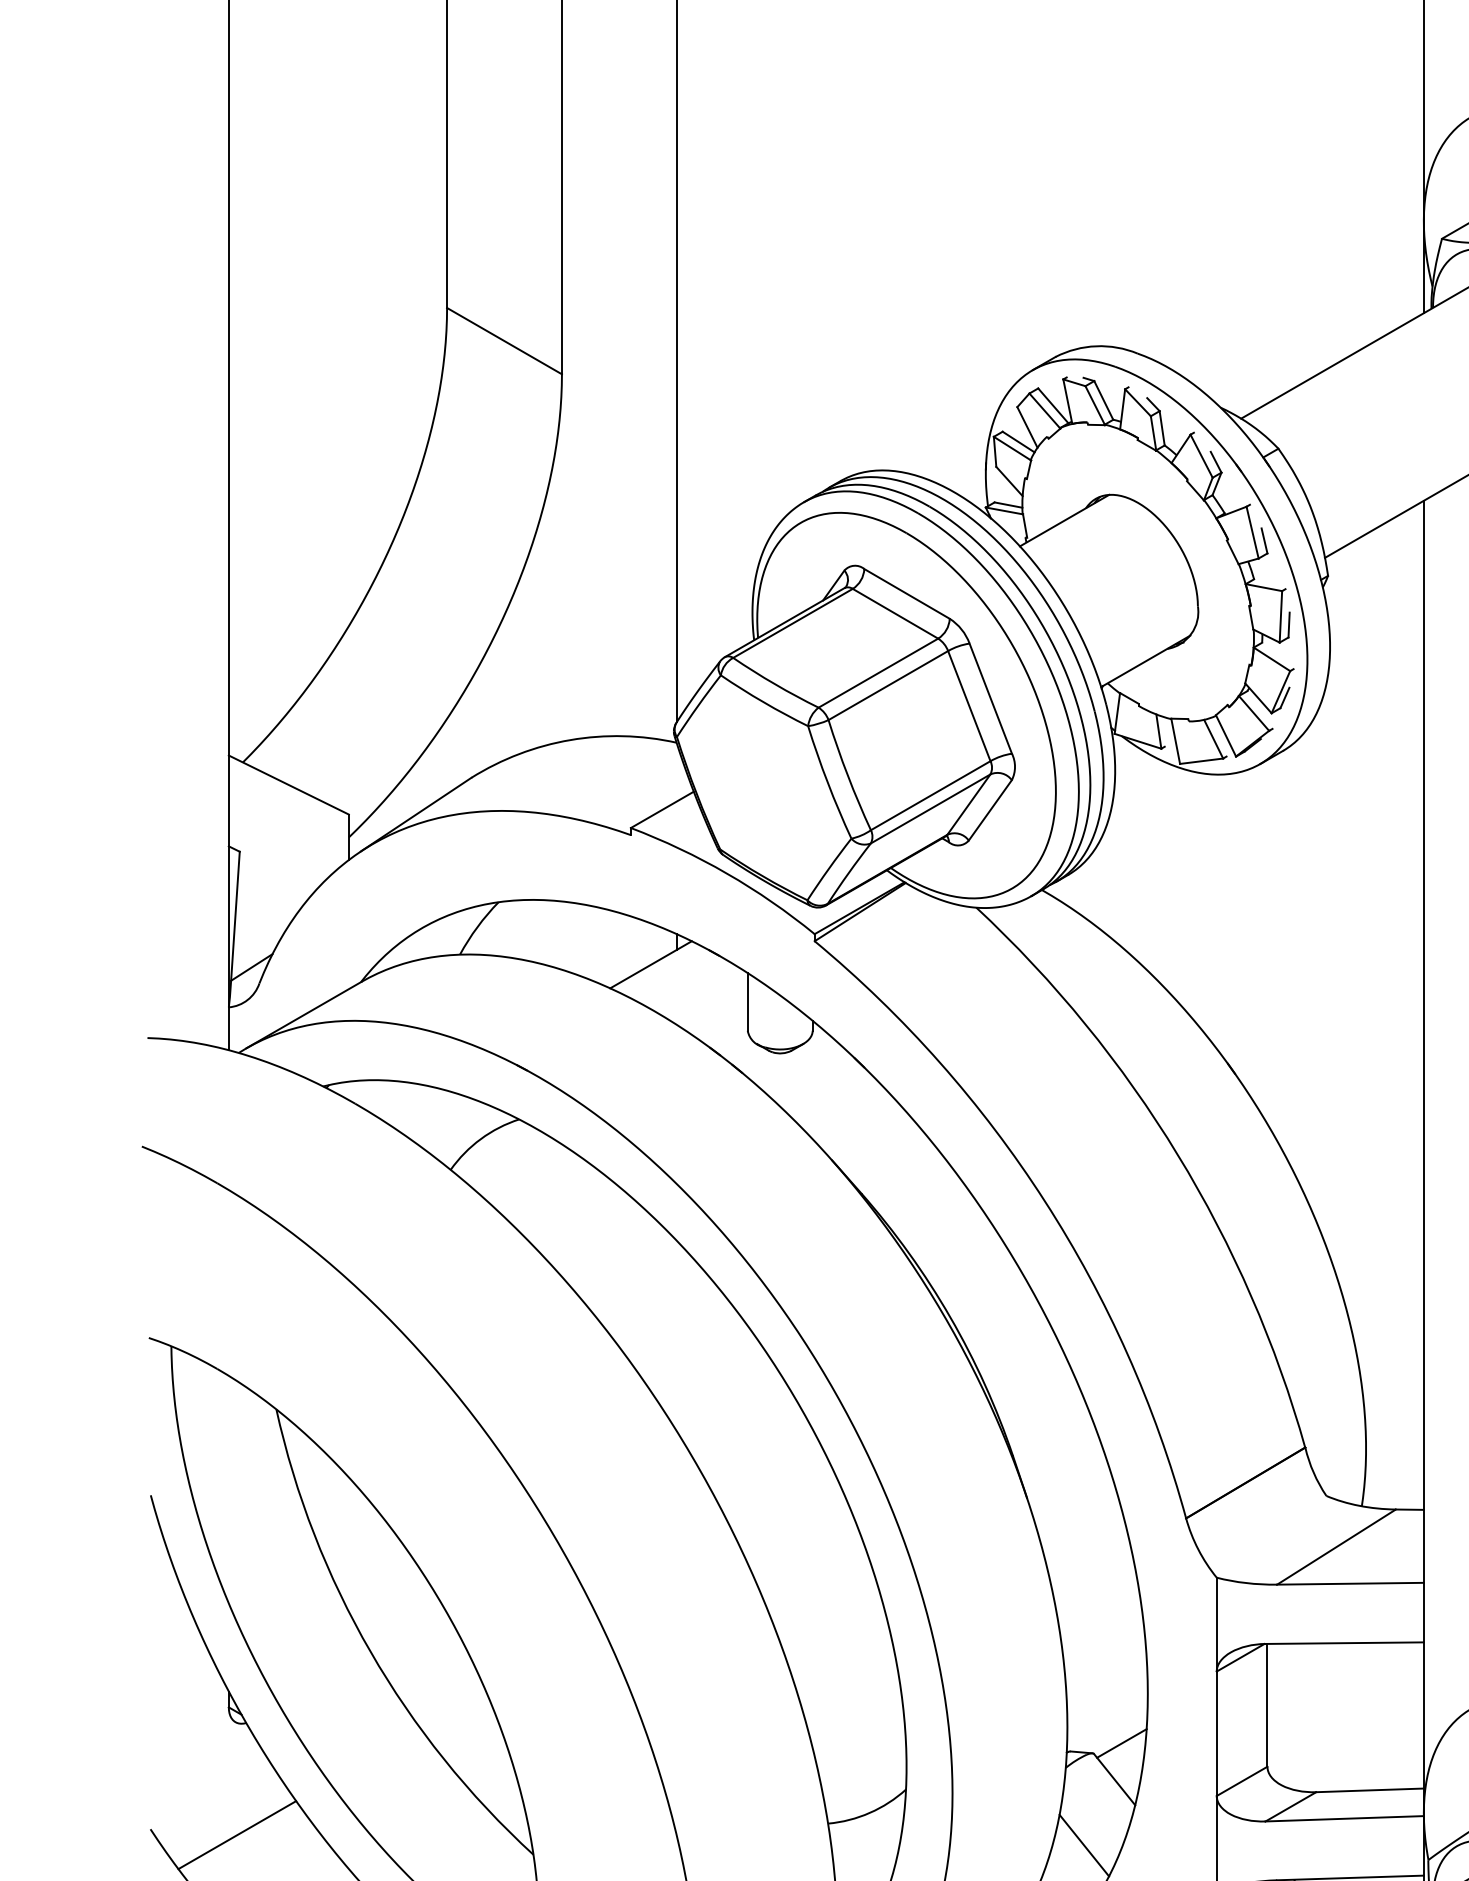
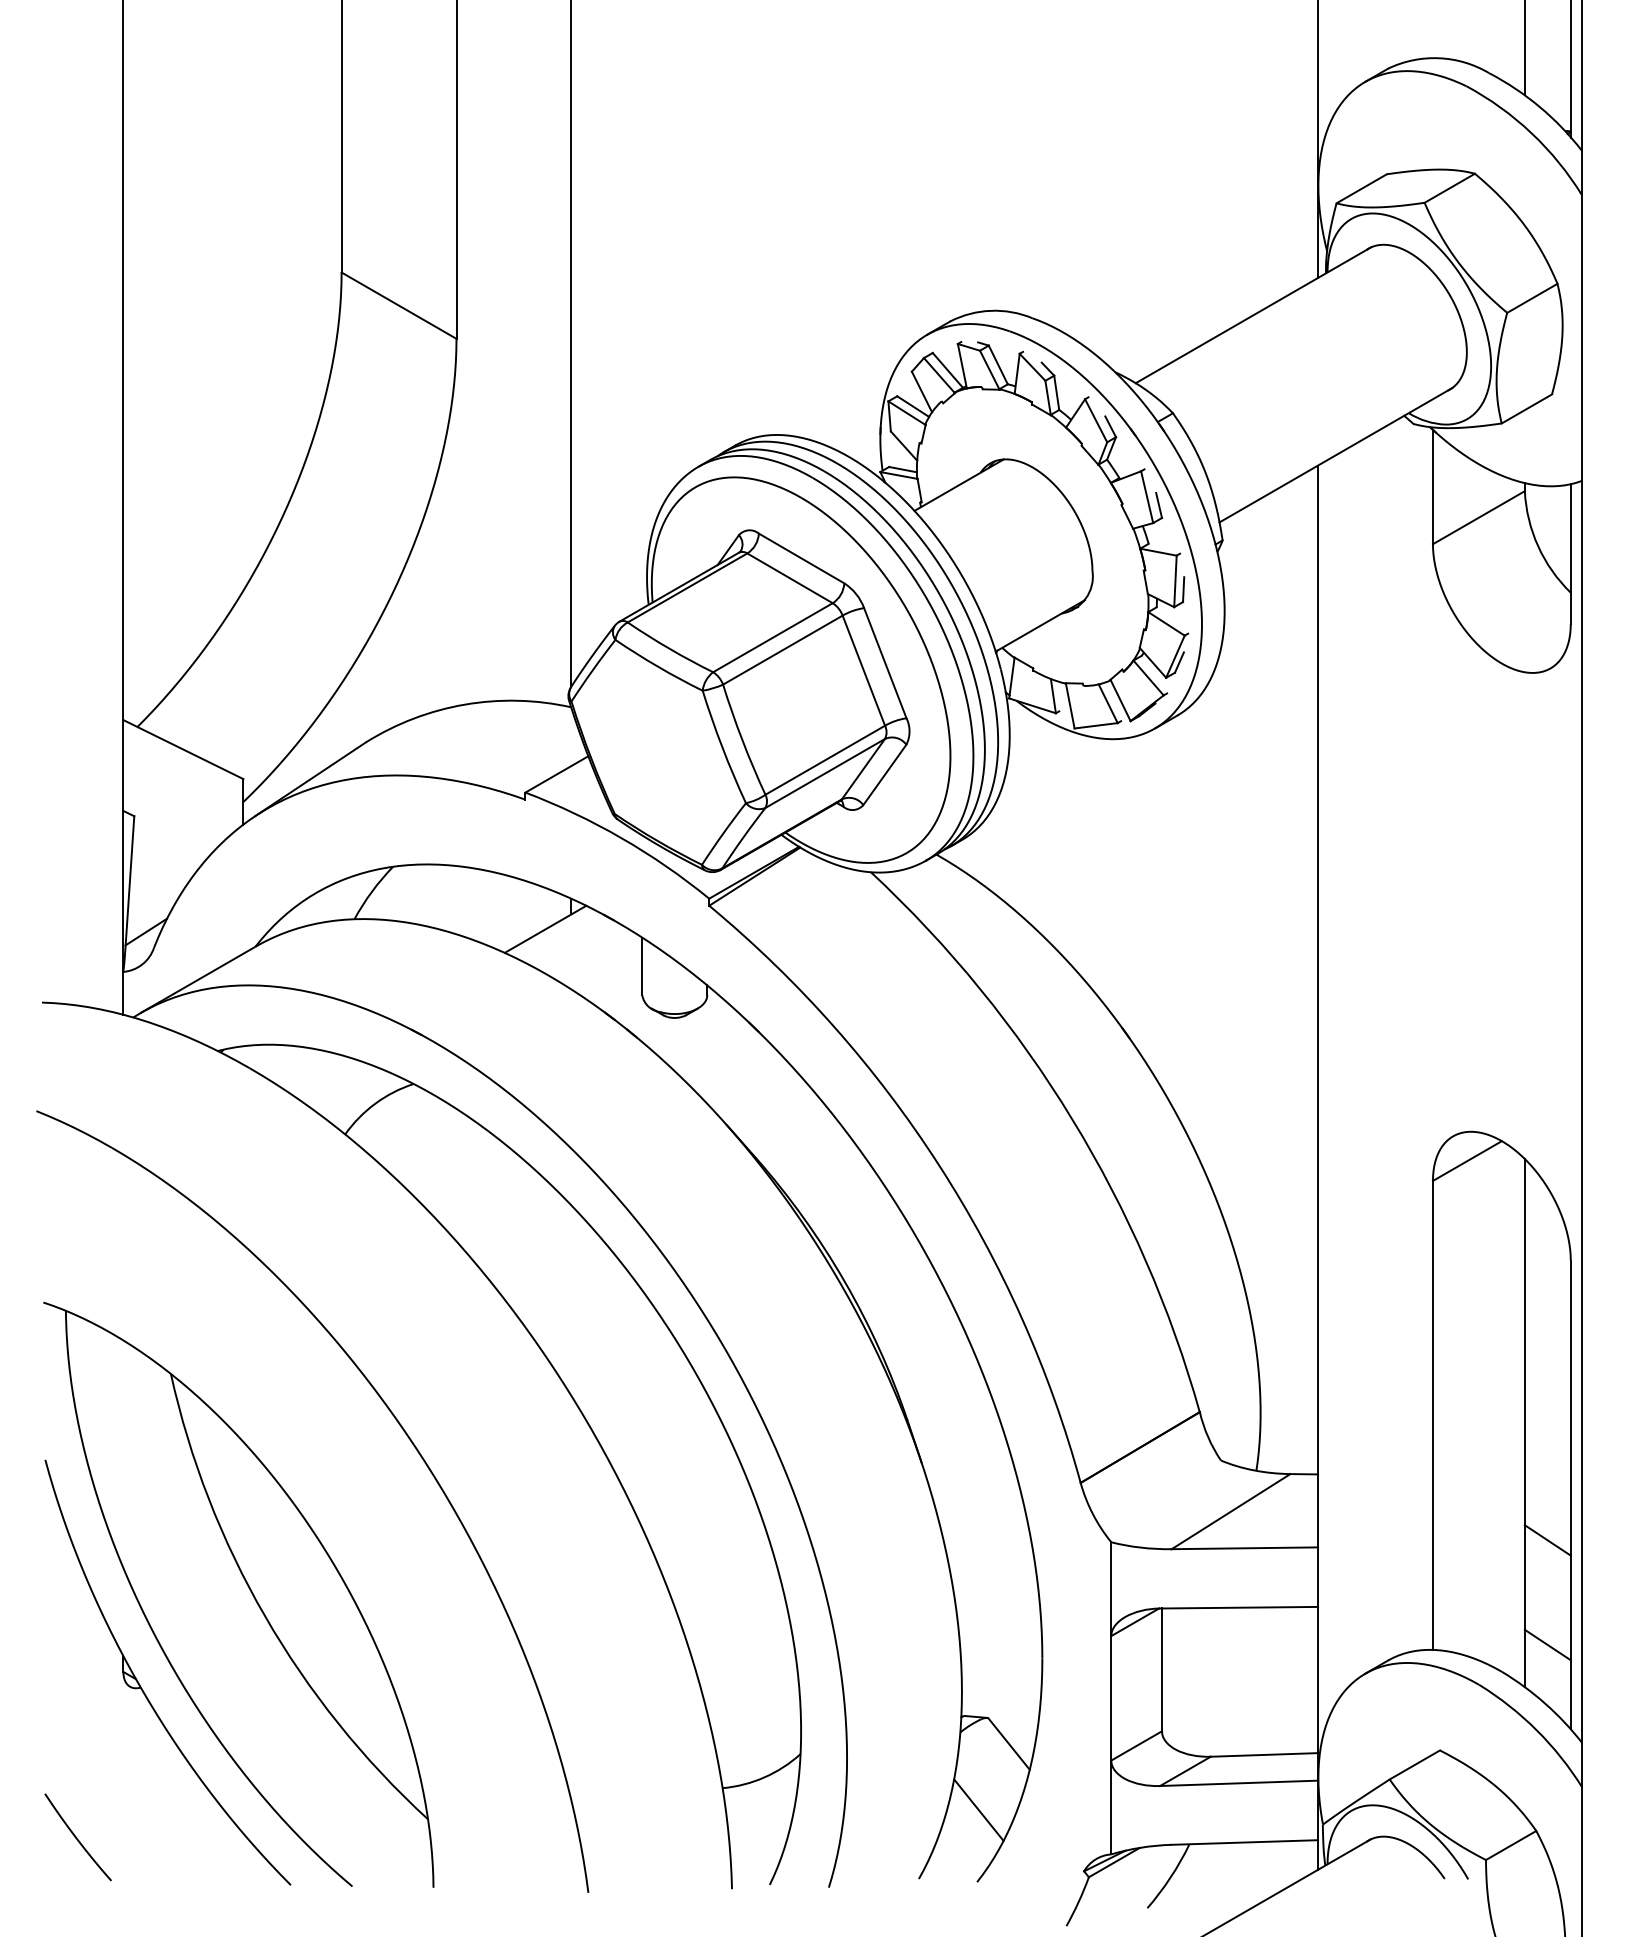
line: (1121, 1742) -> (1016, 1707), removed
line: (236, 1834) -> (131, 1799), removed

